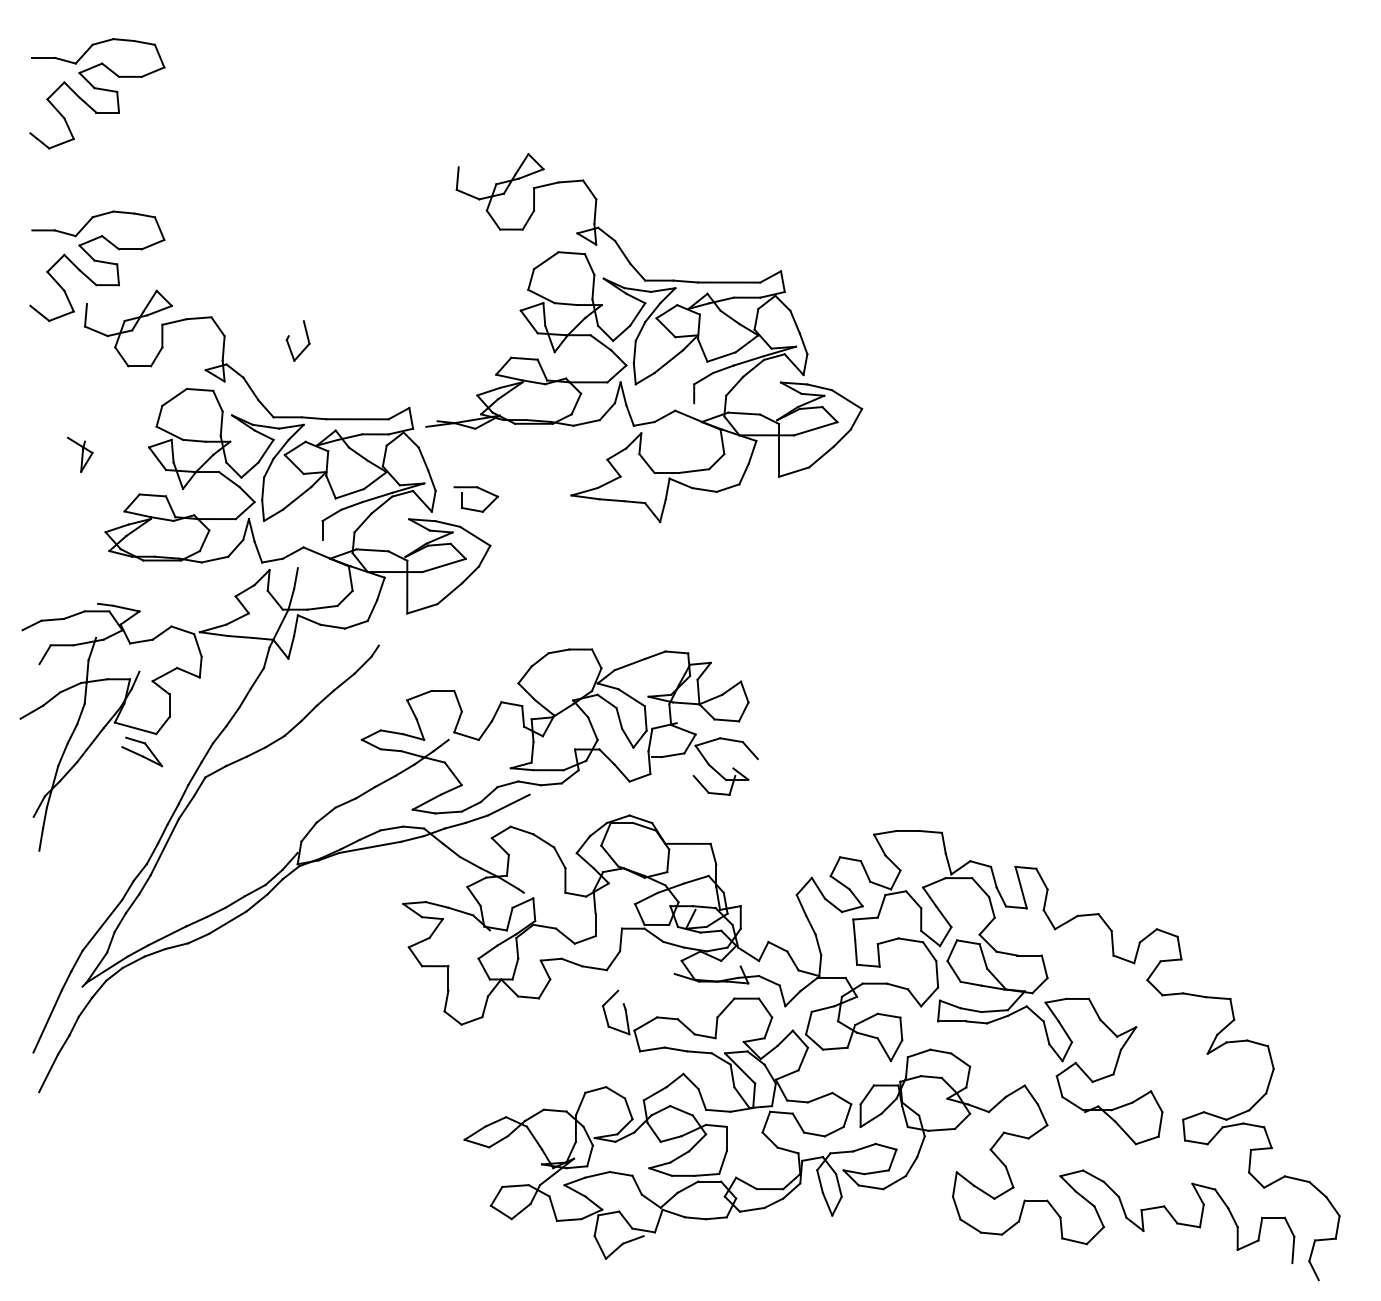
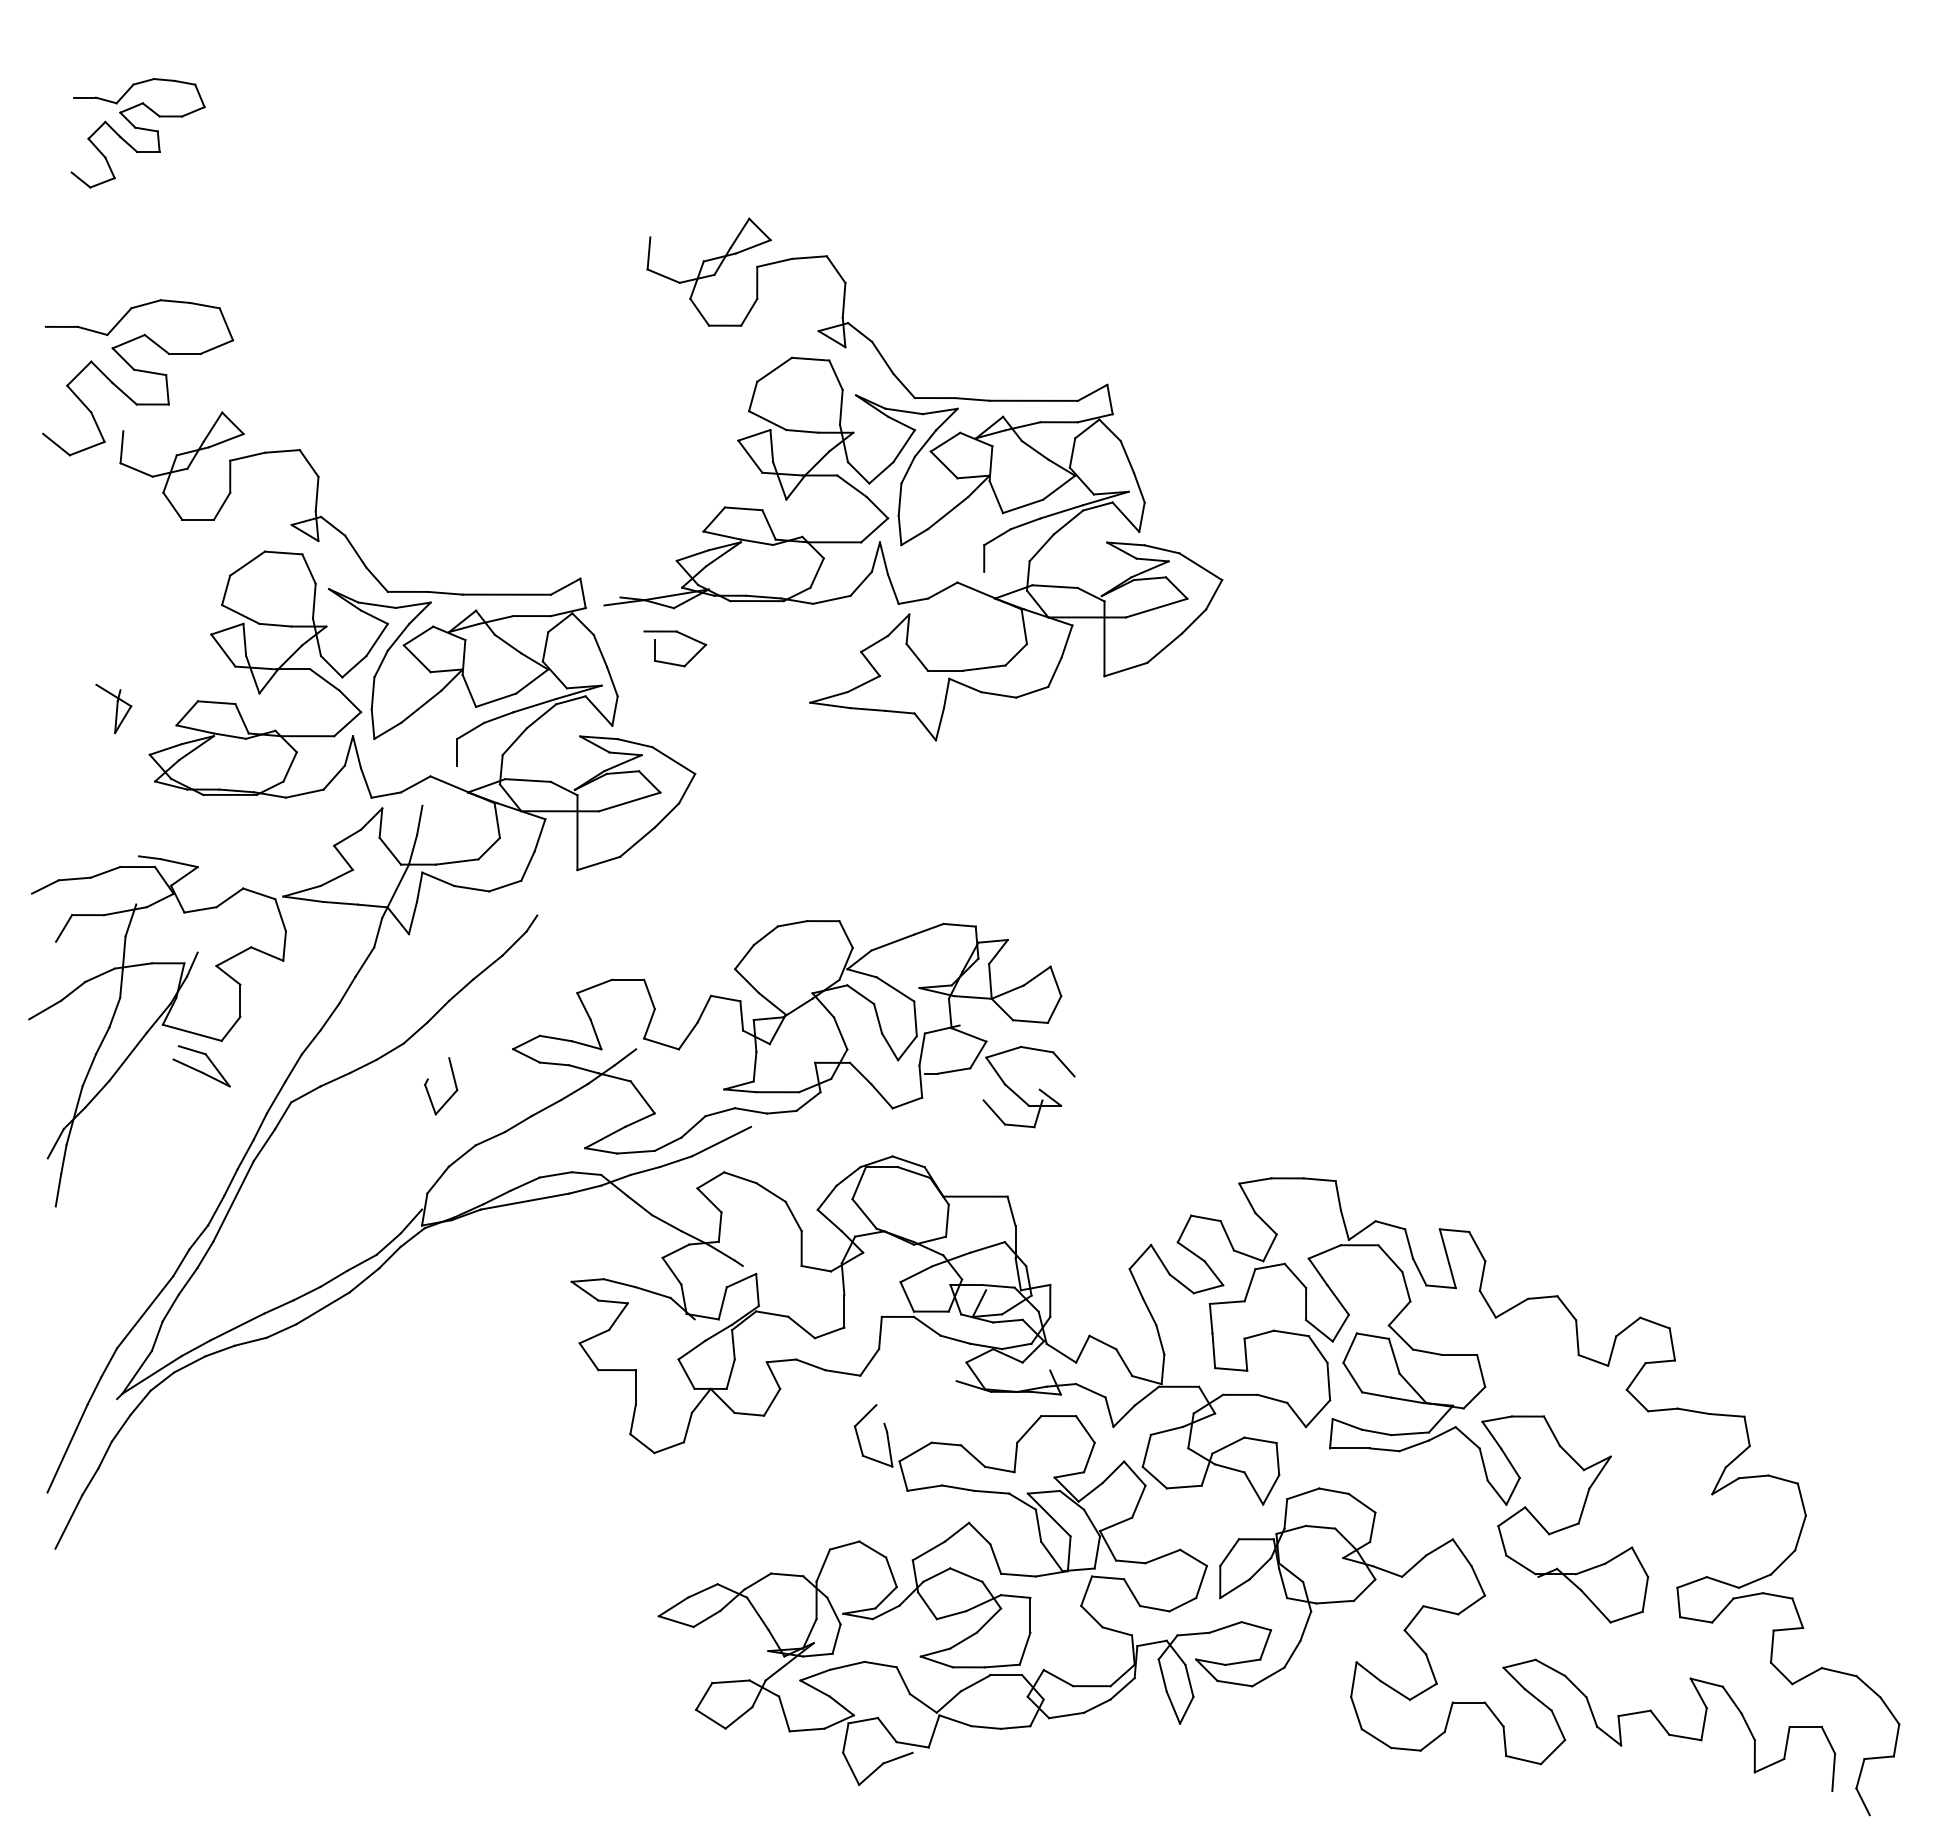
part: (97, 93) -> (138, 132), size x0.7
part: (289, 337) -> (428, 1081), moved
part: (80, 454) -> (114, 708), moved
part: (471, 508) -> (668, 661), moved

